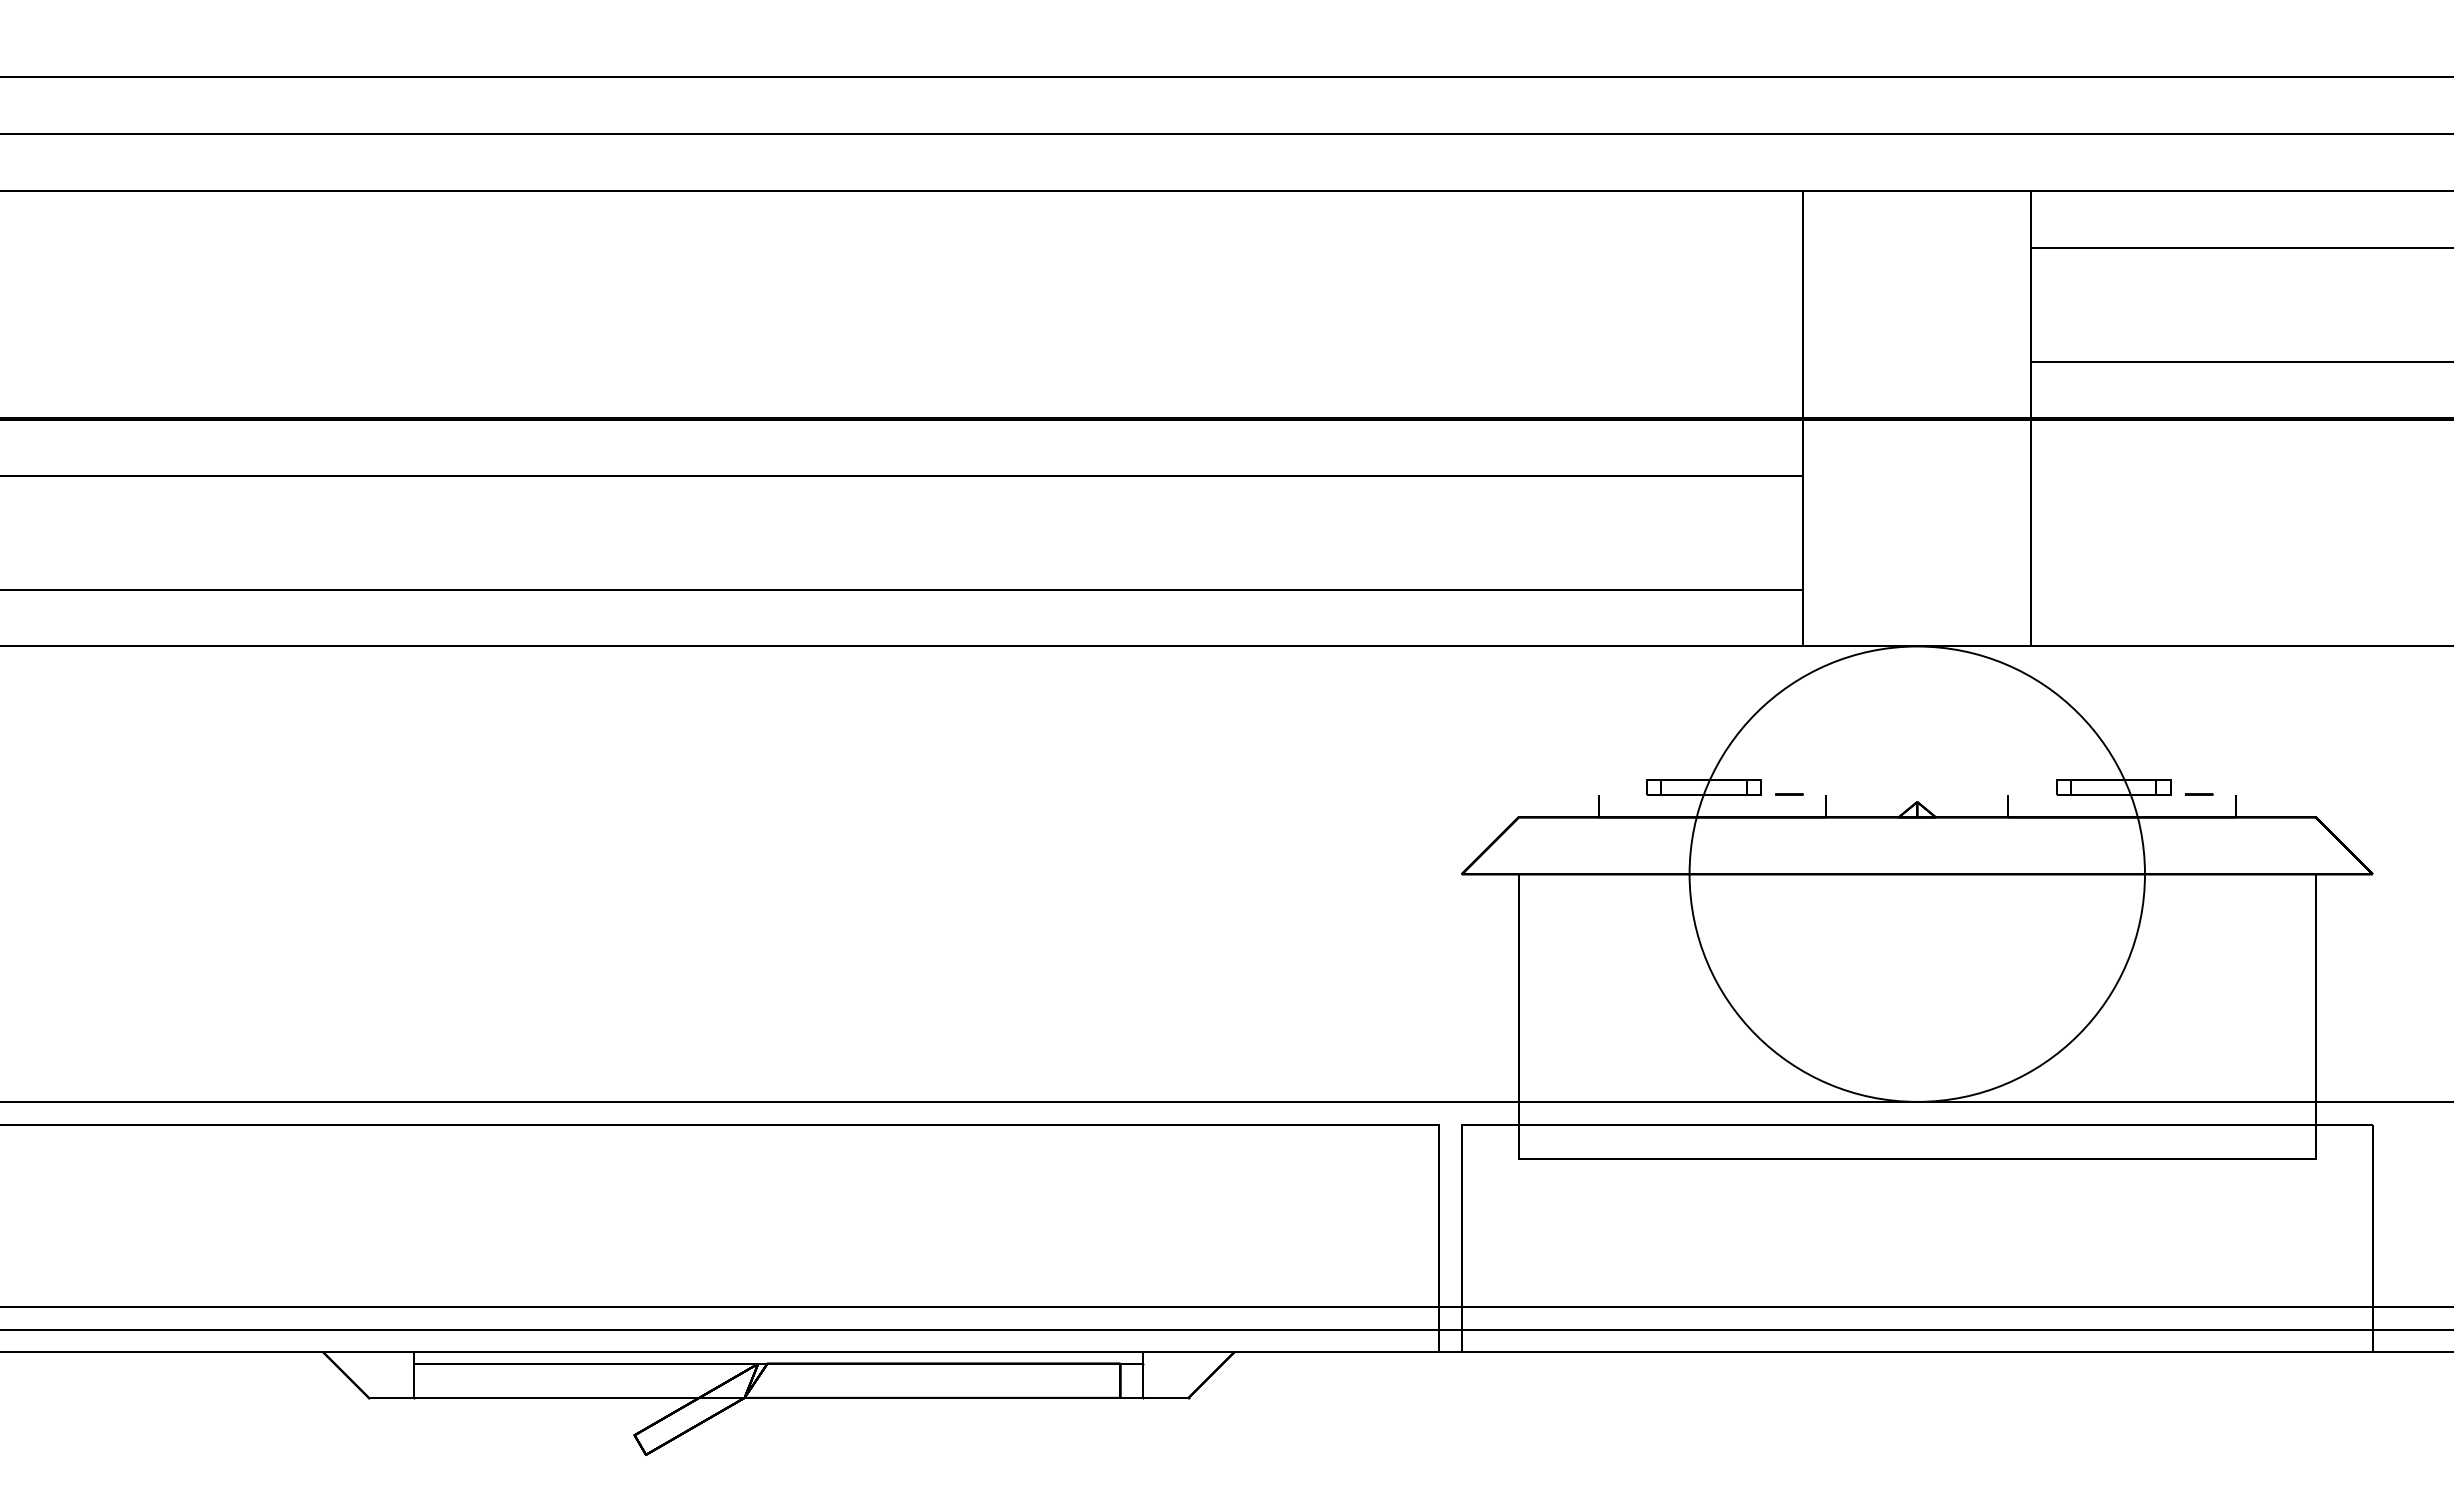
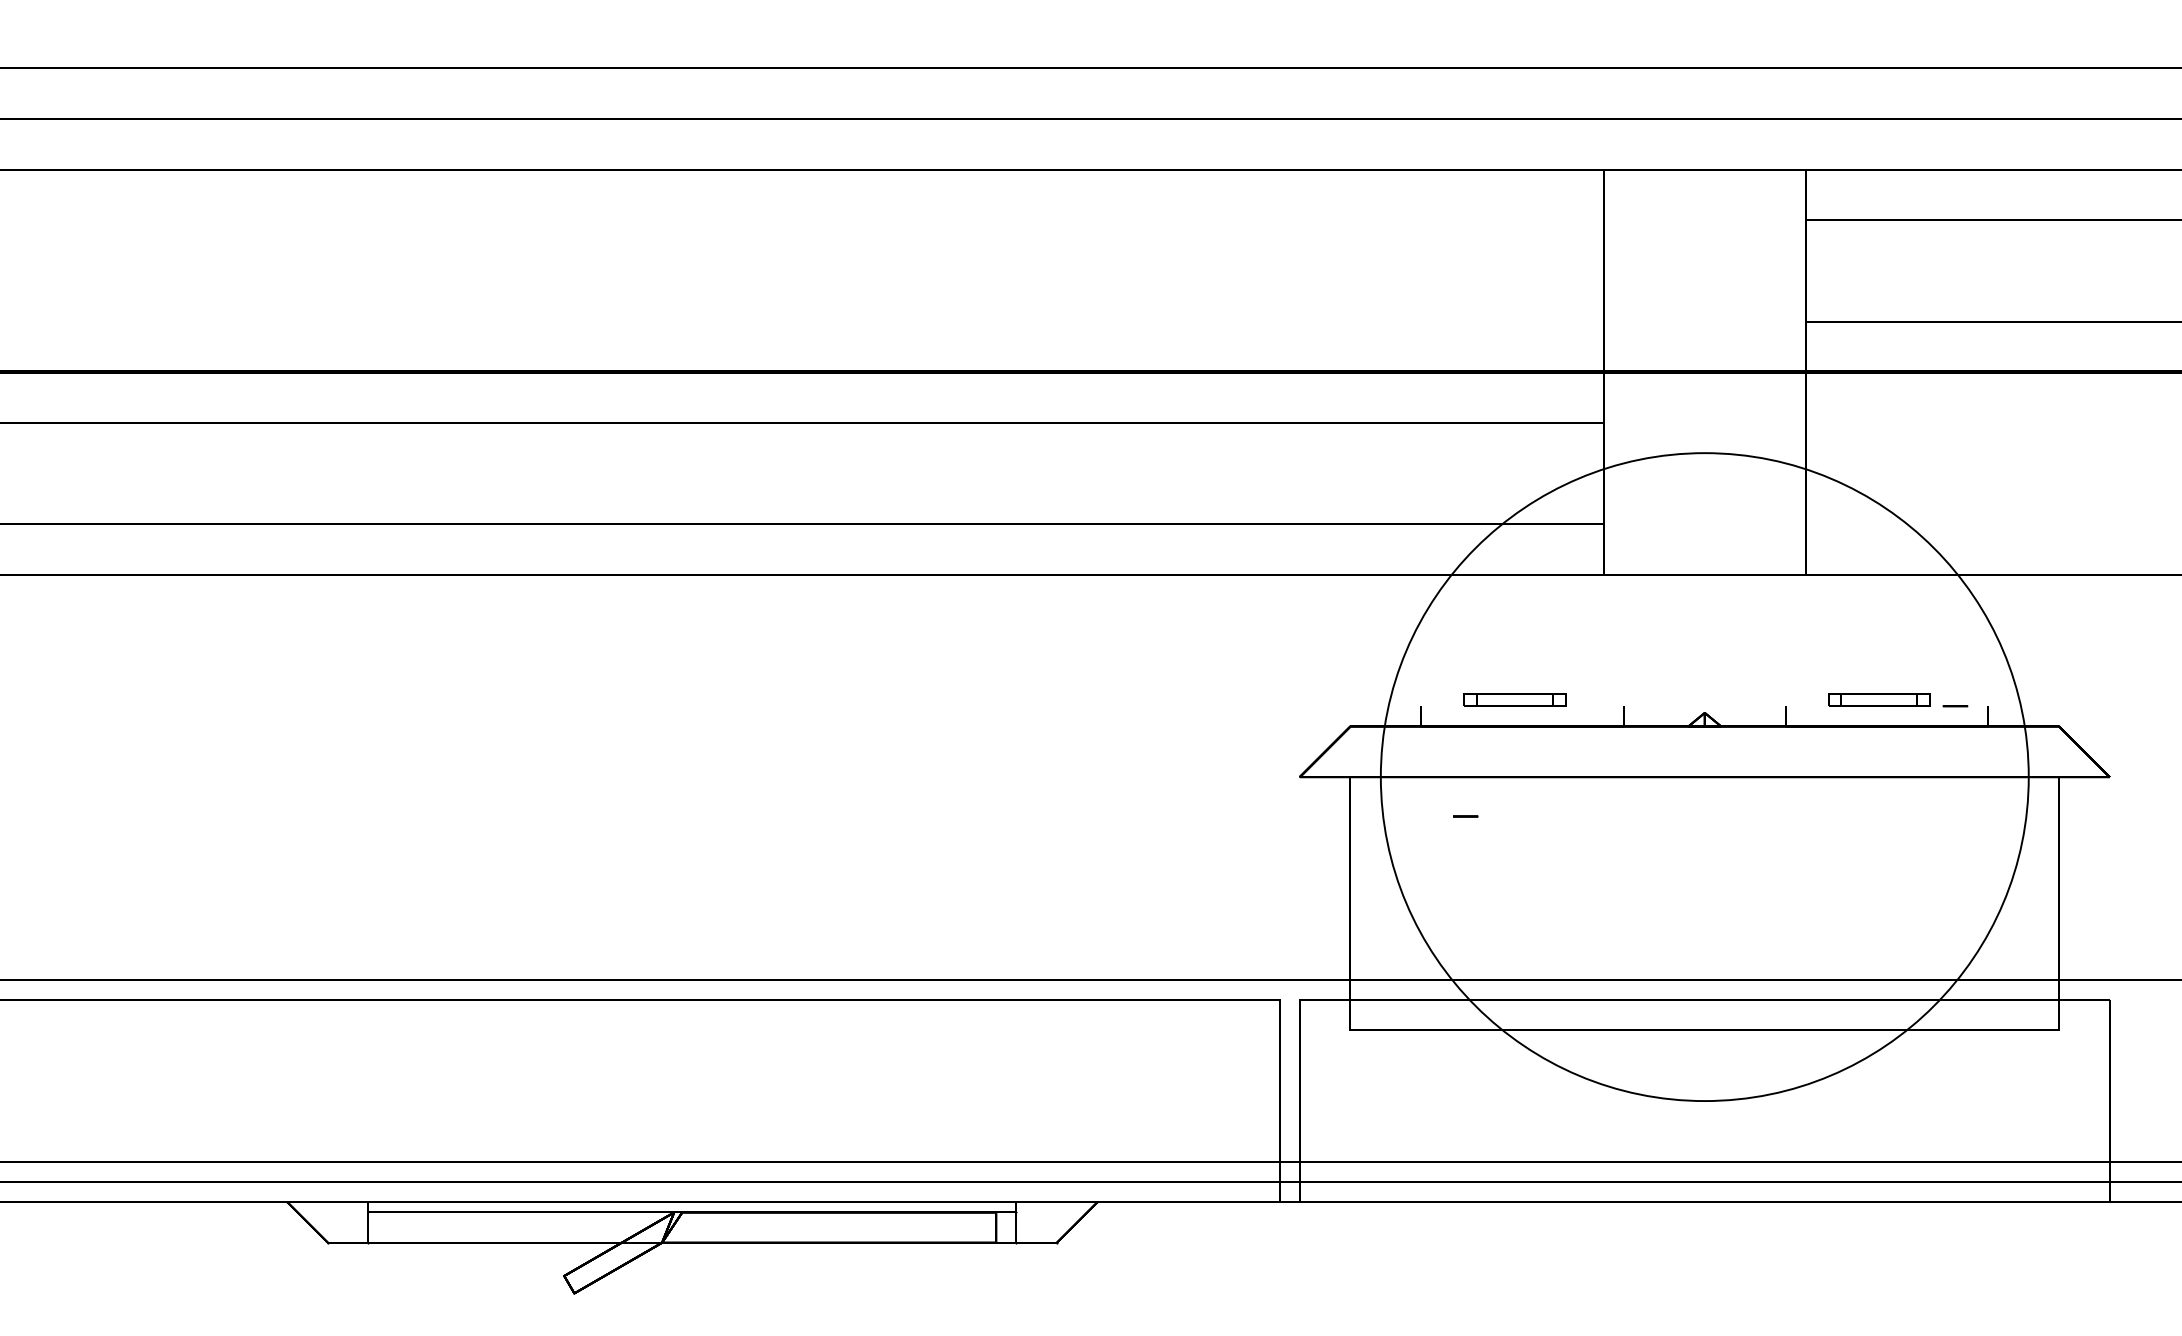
circle: (1789, 794) -> (1465, 816), moved
circle: (1916, 873) -> (1704, 776), size x1.6

